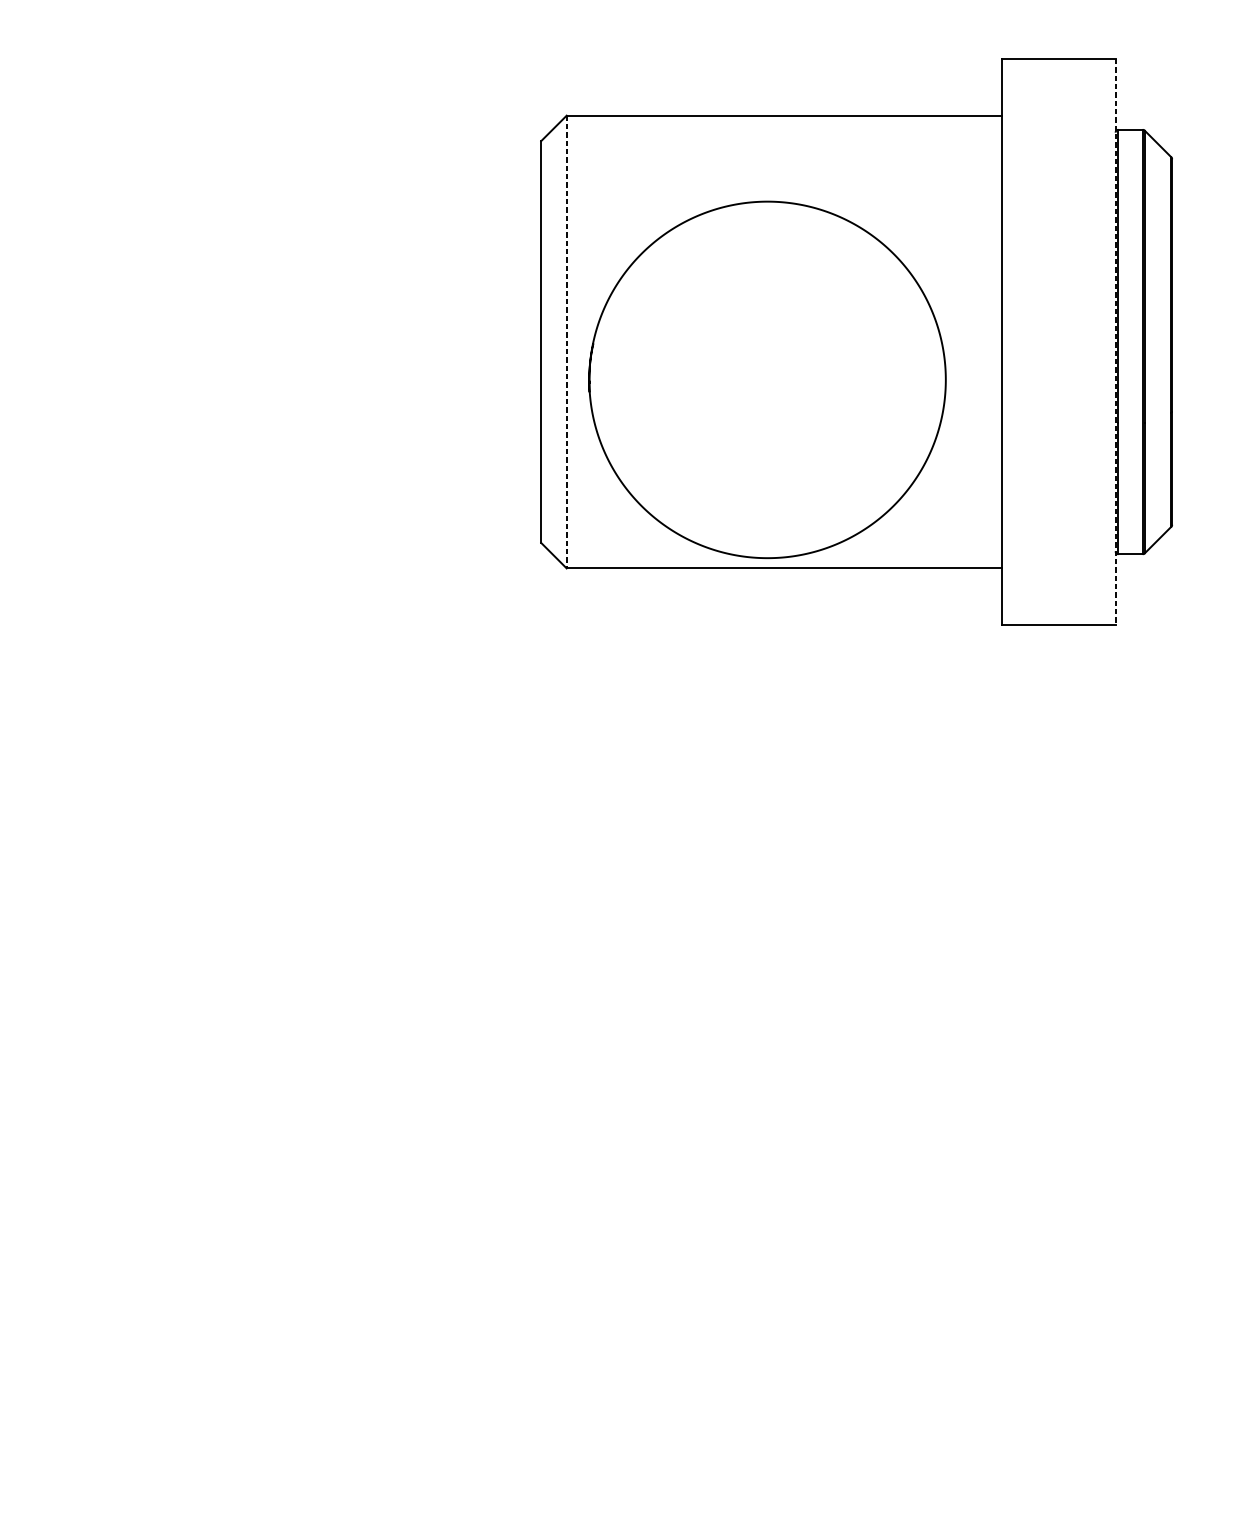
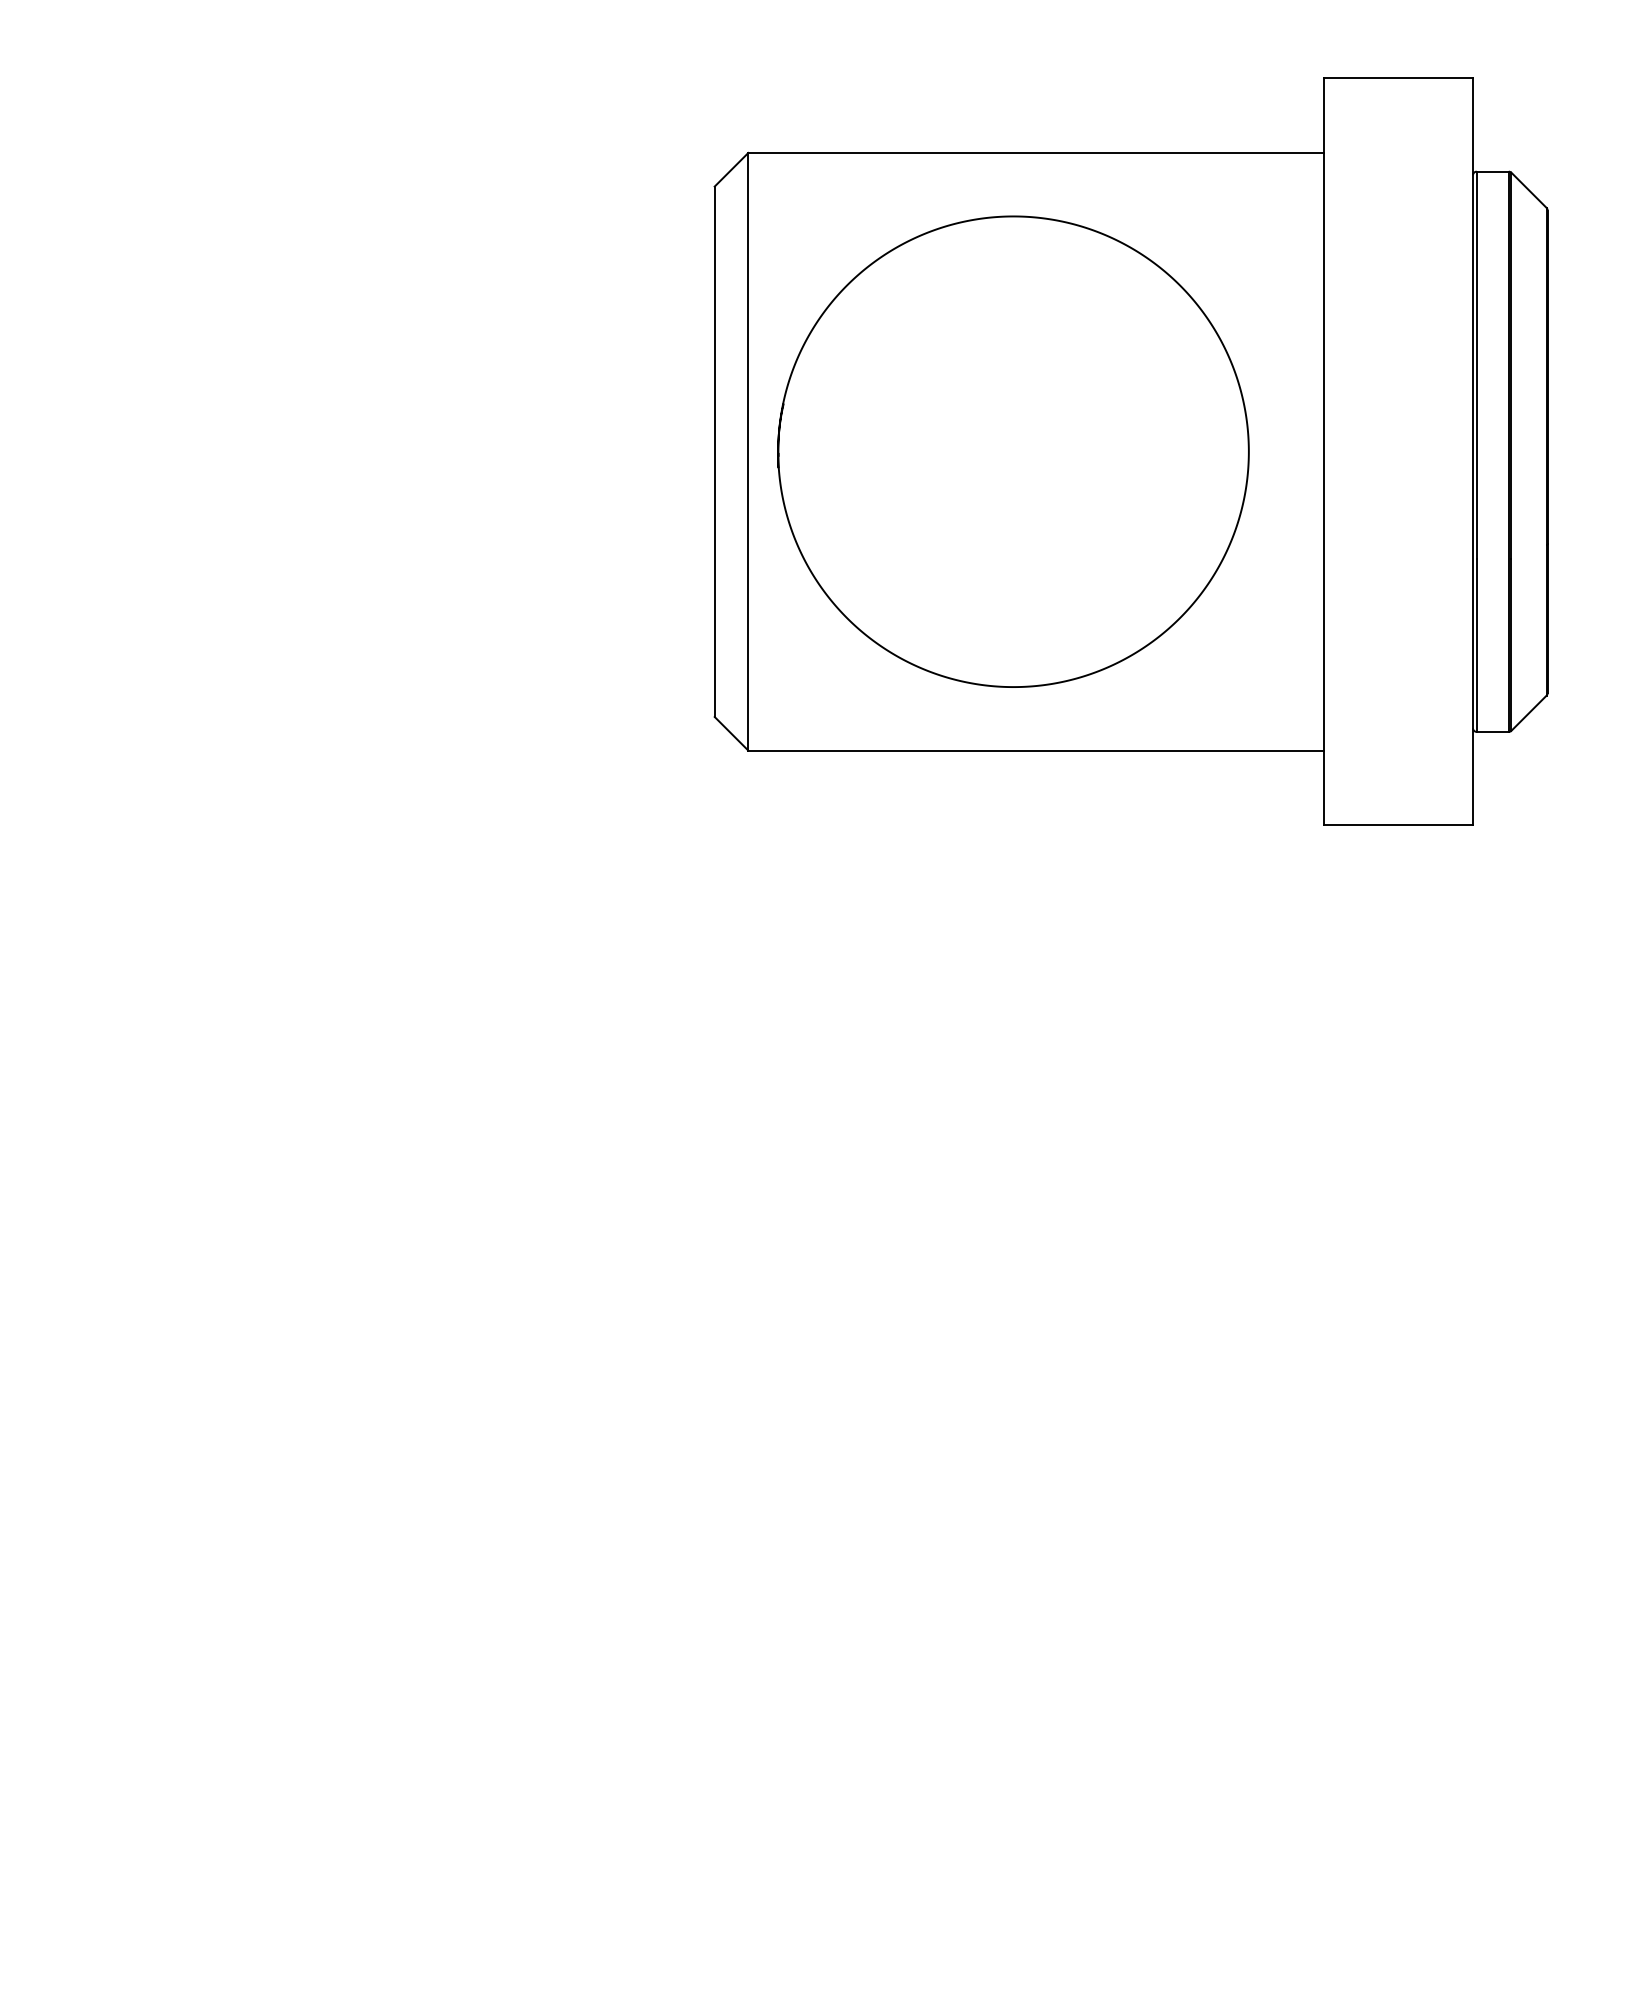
line: (566, 341) -> (748, 451), dashed -> solid
line: (1115, 341) -> (1472, 451), dashed -> solid
curve: (594, 344) -> (784, 405), moved

